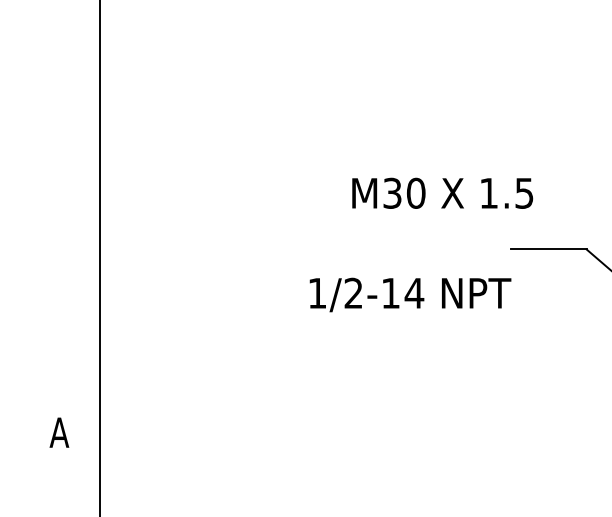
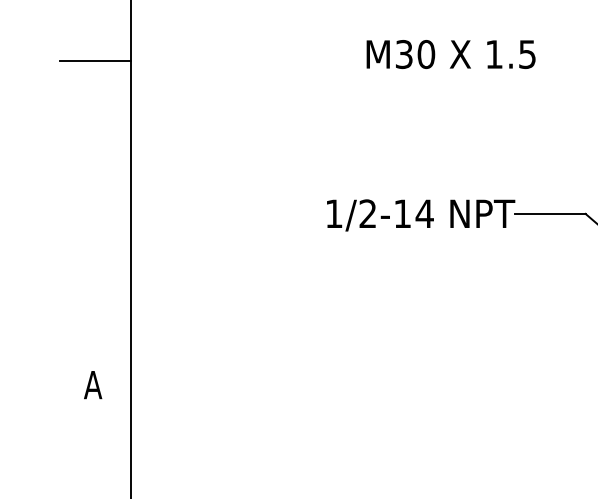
line: (61, 86) -> (95, 61), added
text: (442, 193) -> (450, 54), moved
text: (410, 295) -> (421, 215), moved

